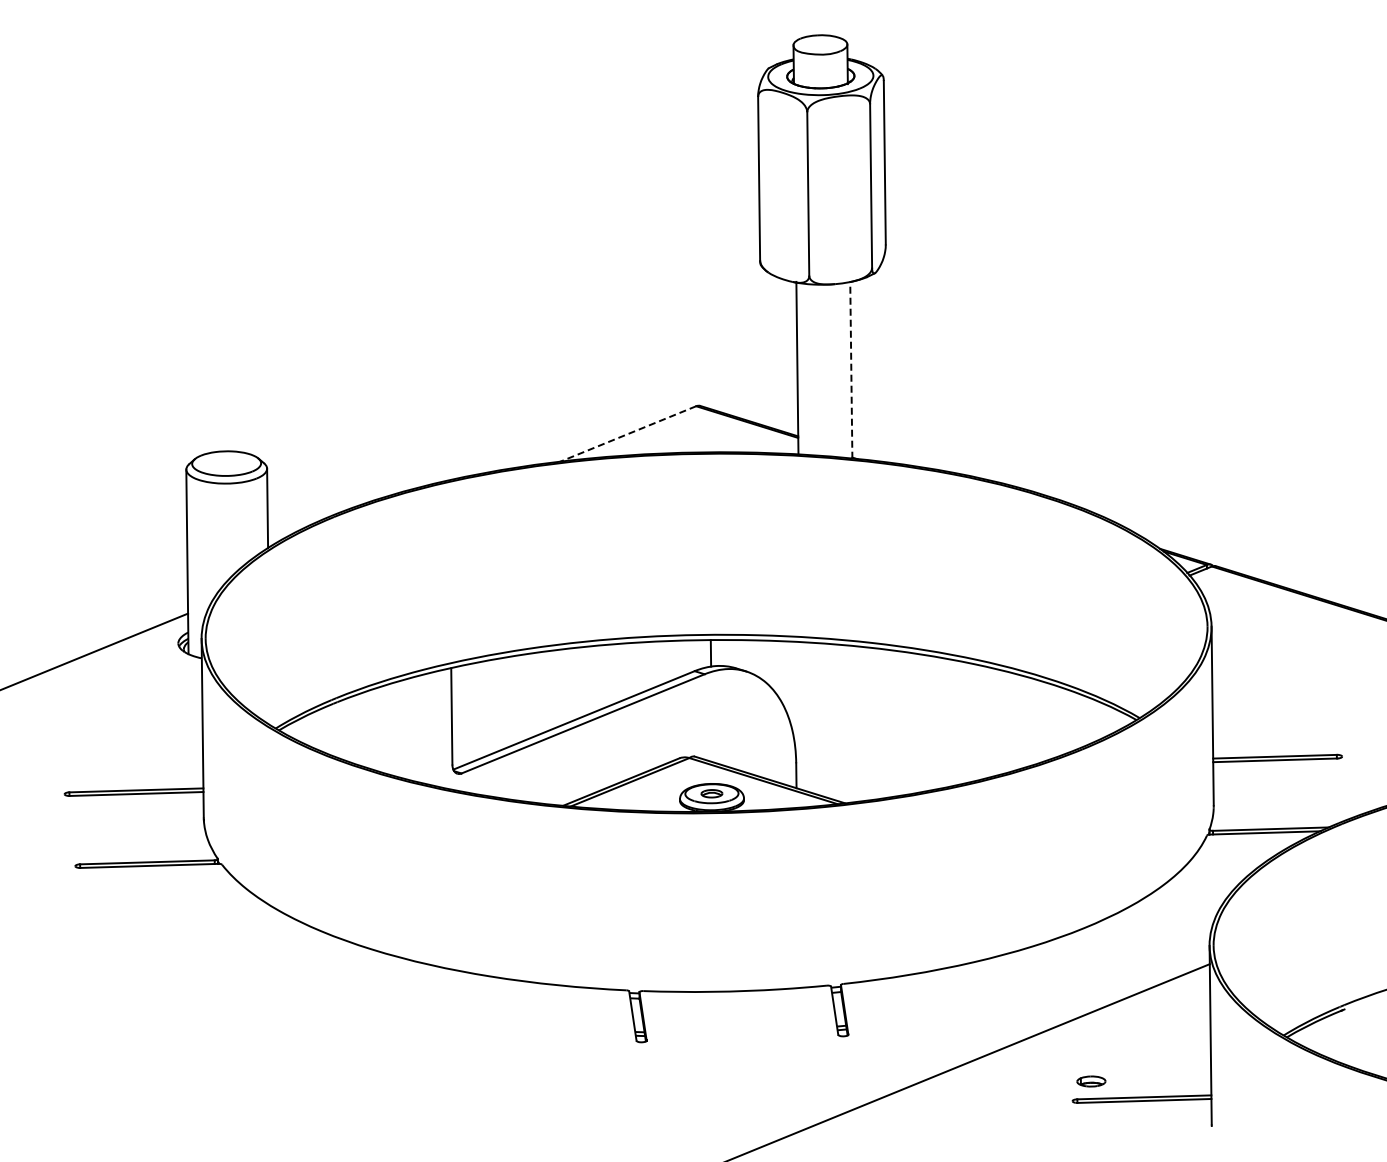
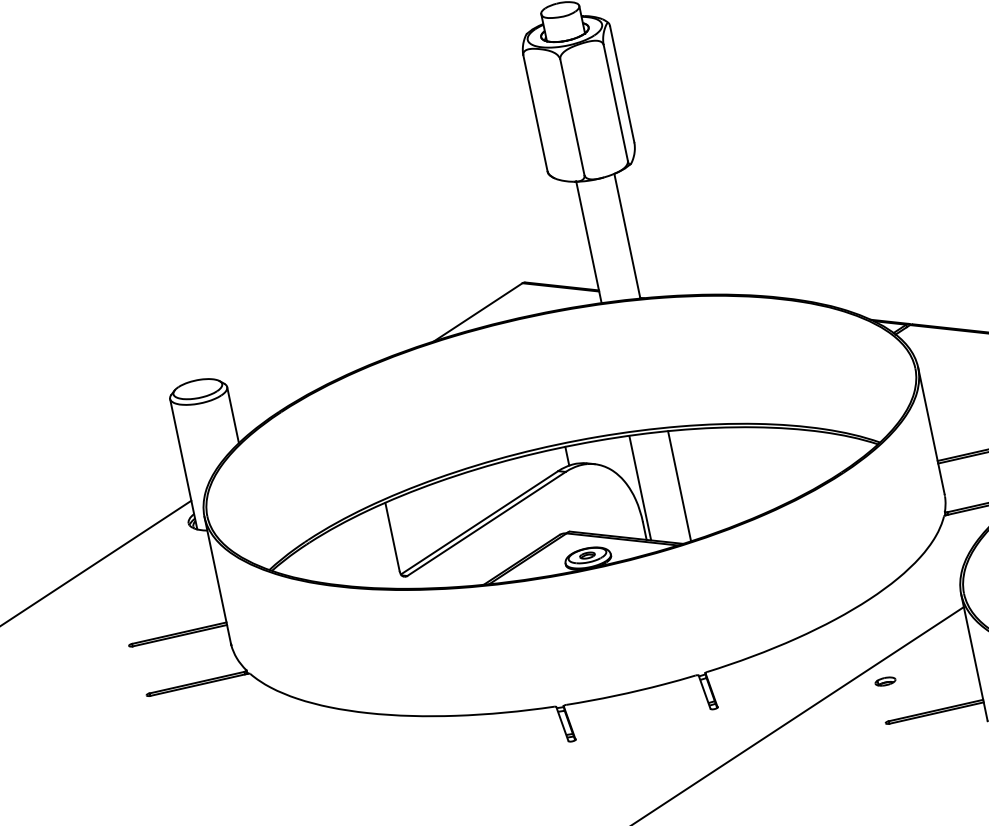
line: (851, 369) -> (627, 235), dashed -> solid
line: (627, 434) -> (477, 312), dashed -> solid
line: (801, 716) -> (640, 488), added
line: (855, 723) -> (679, 485), added
part: (1091, 1081) -> (885, 681), moved

